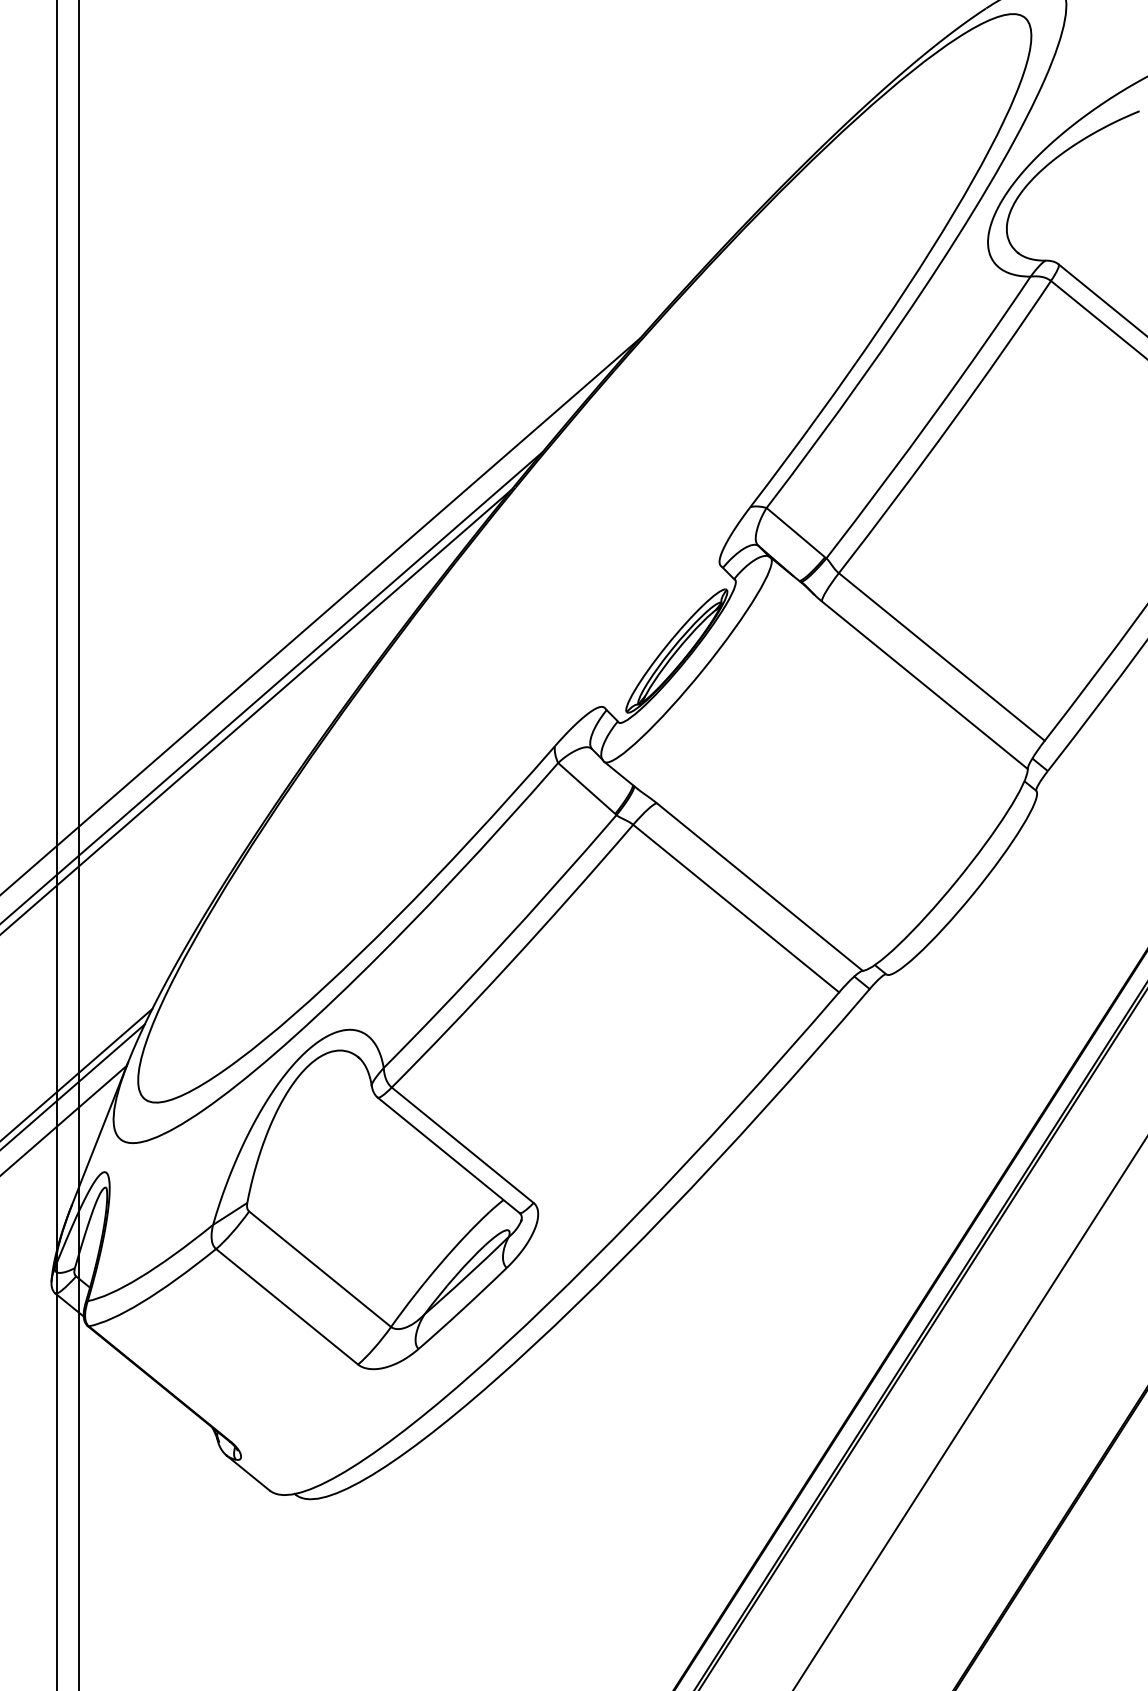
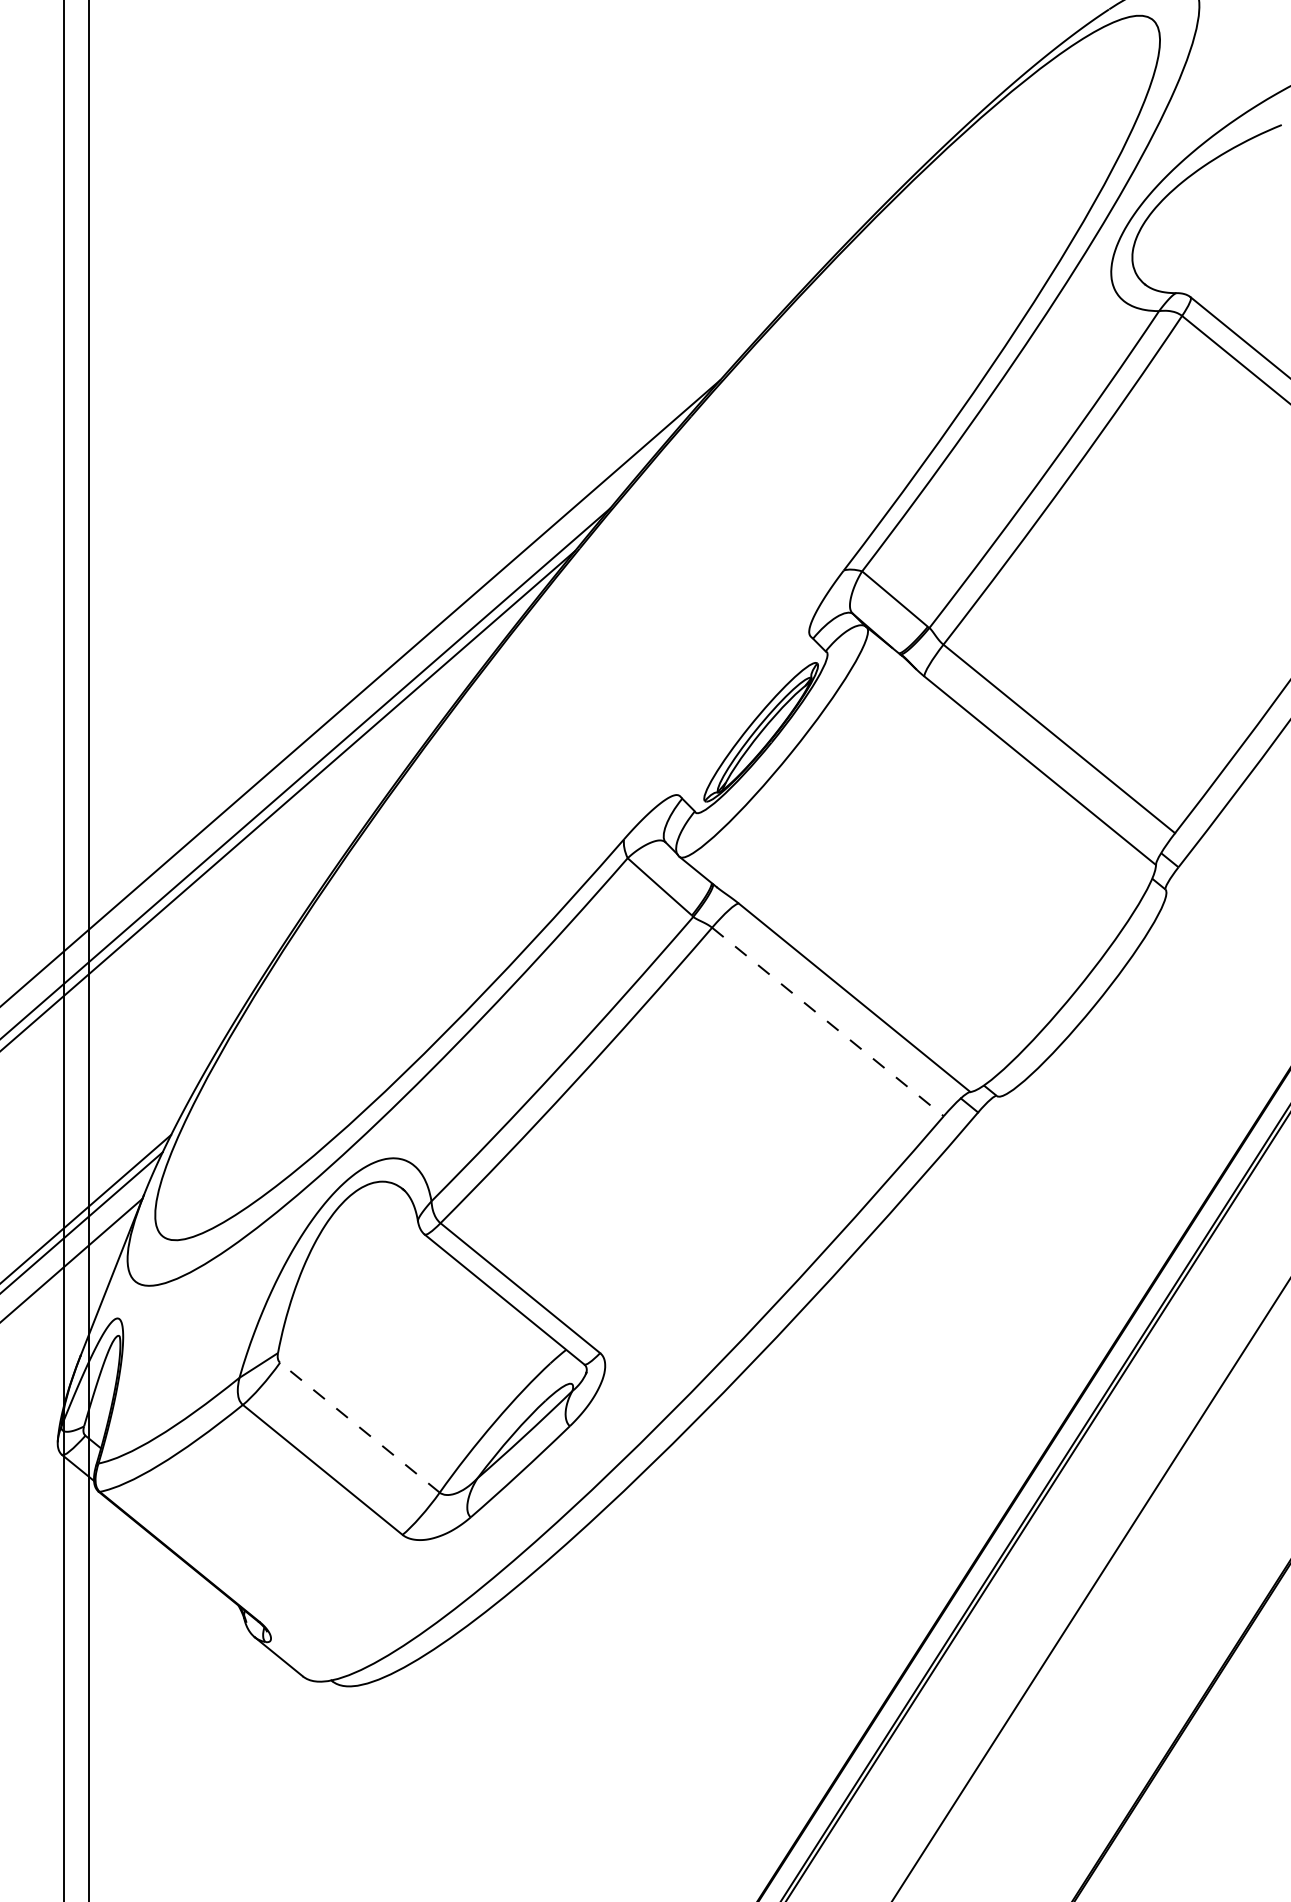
line: (736, 908) -> (828, 1021), solid -> dashed
line: (319, 1268) -> (359, 1426), solid -> dashed

